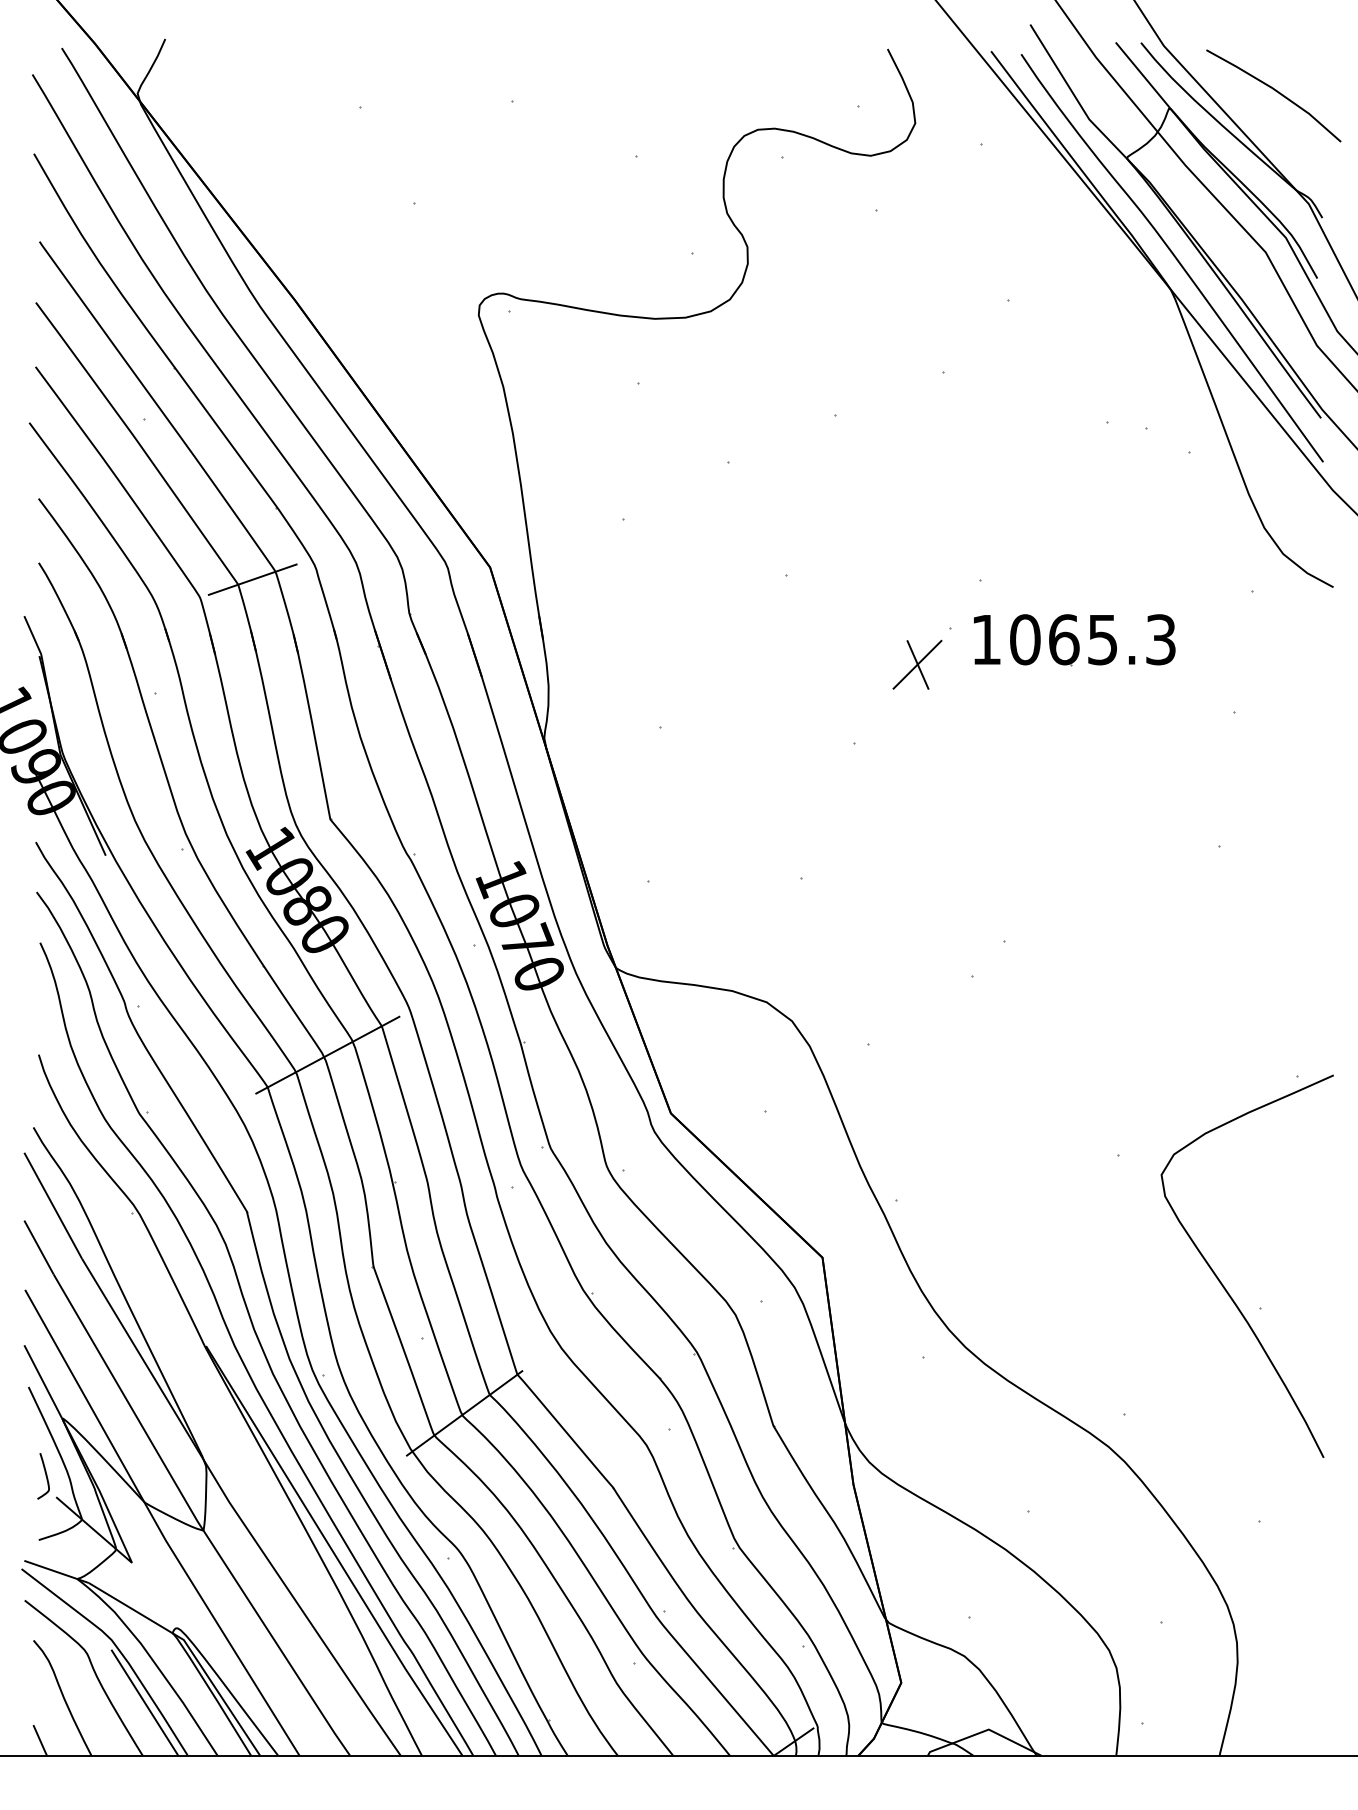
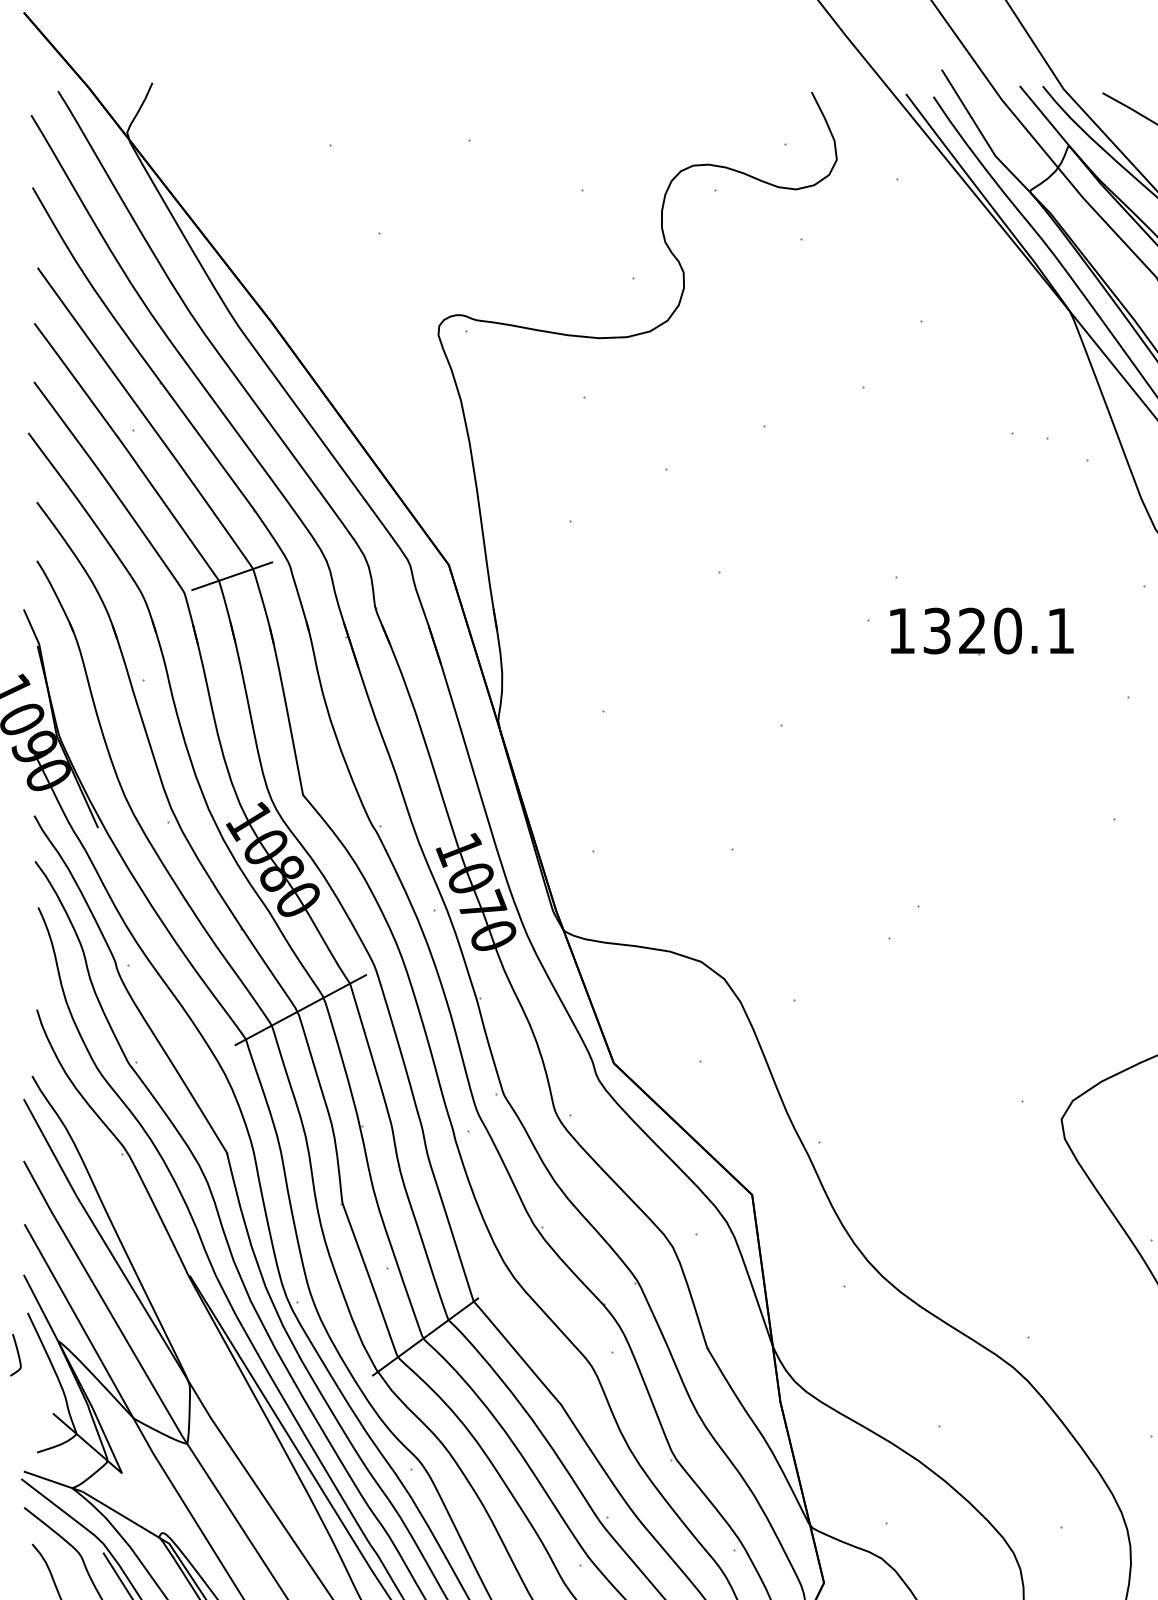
text: (1092, 639) -> (998, 630), 1065.3 -> 1320.1
part: (917, 664) -> (838, 653), removed
curve: (45, 1476) -> (17, 1355), moved

